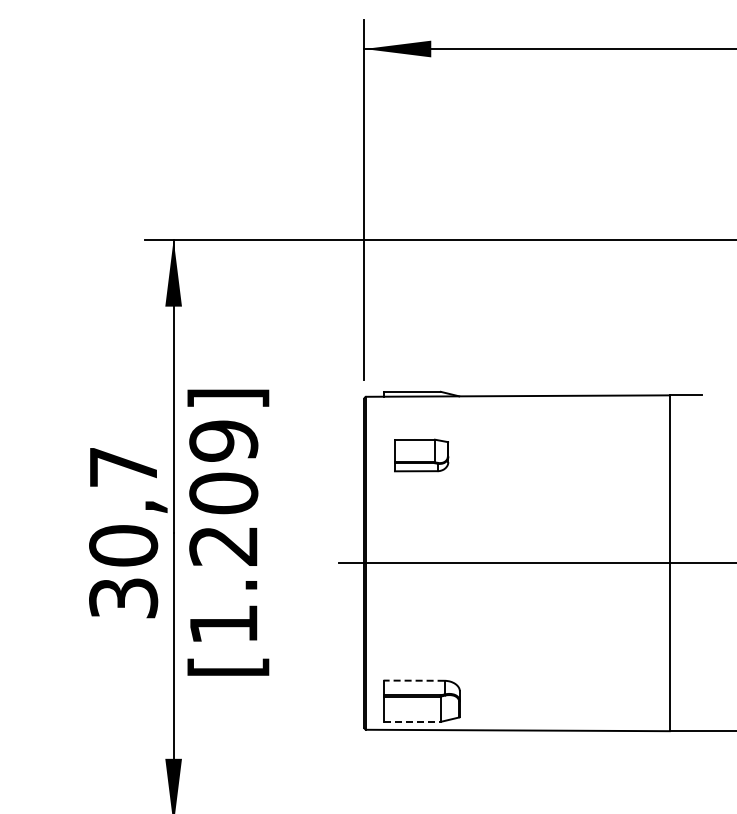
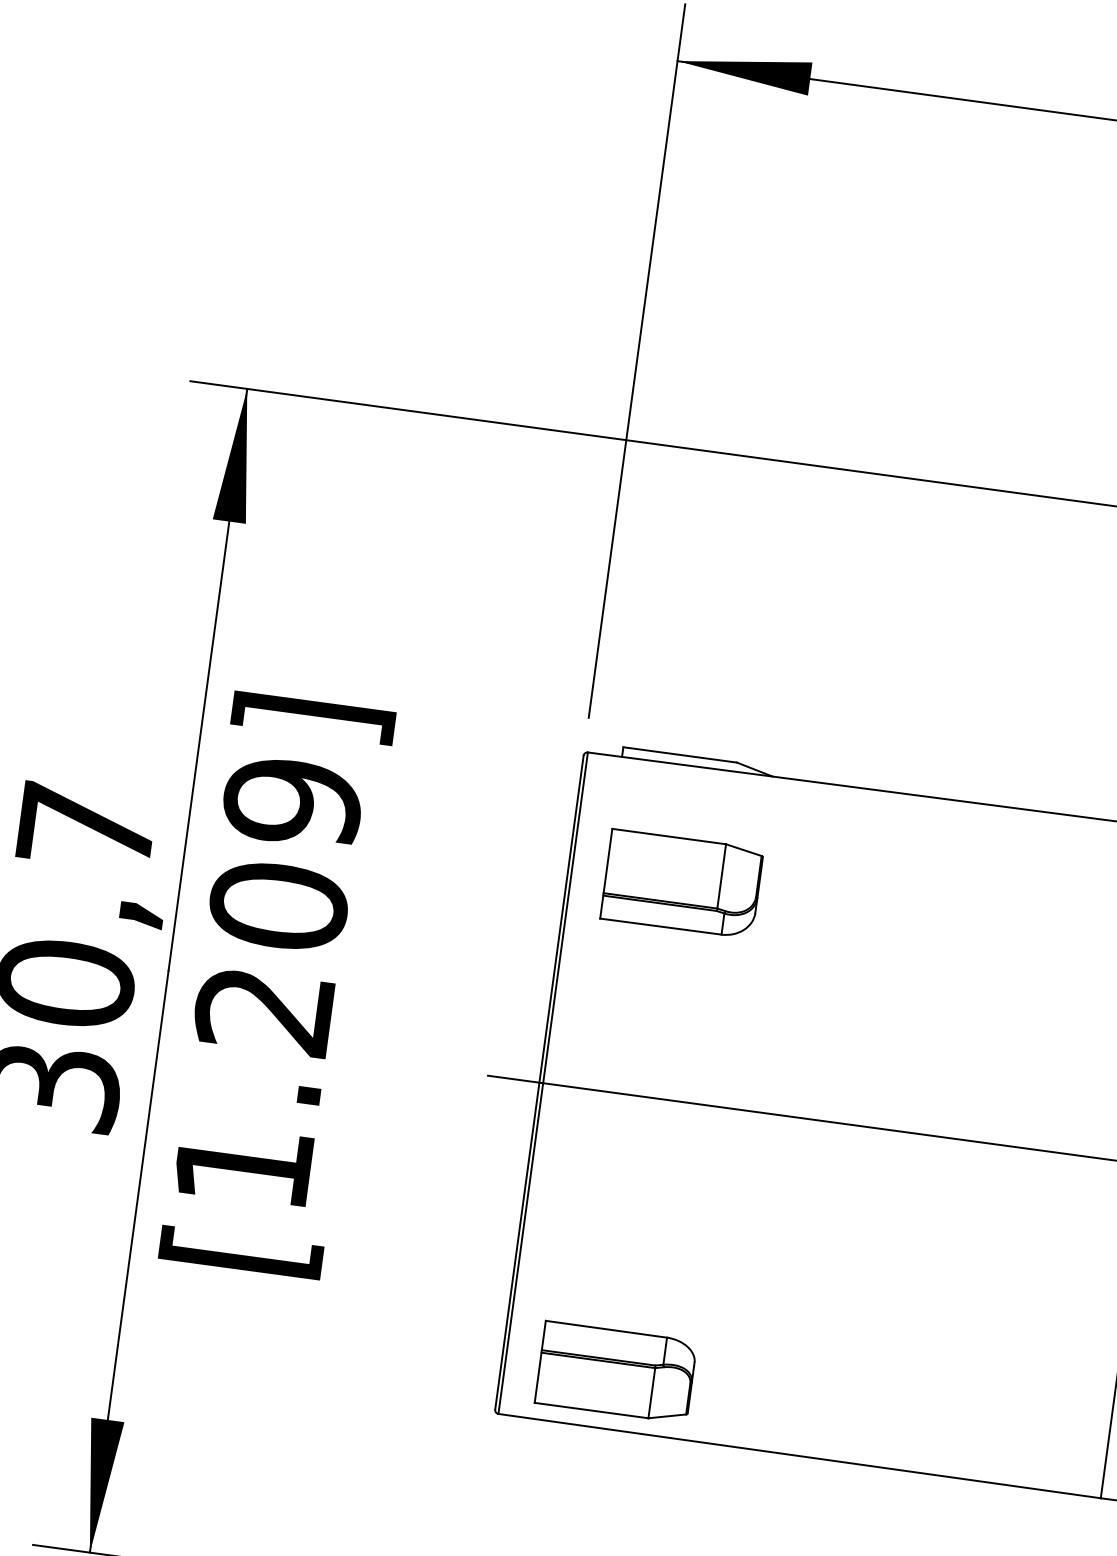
part: (421, 455) -> (681, 883), size x1.43
line: (414, 680) -> (607, 1328), dashed -> solid
line: (412, 721) -> (592, 1409), dashed -> solid

